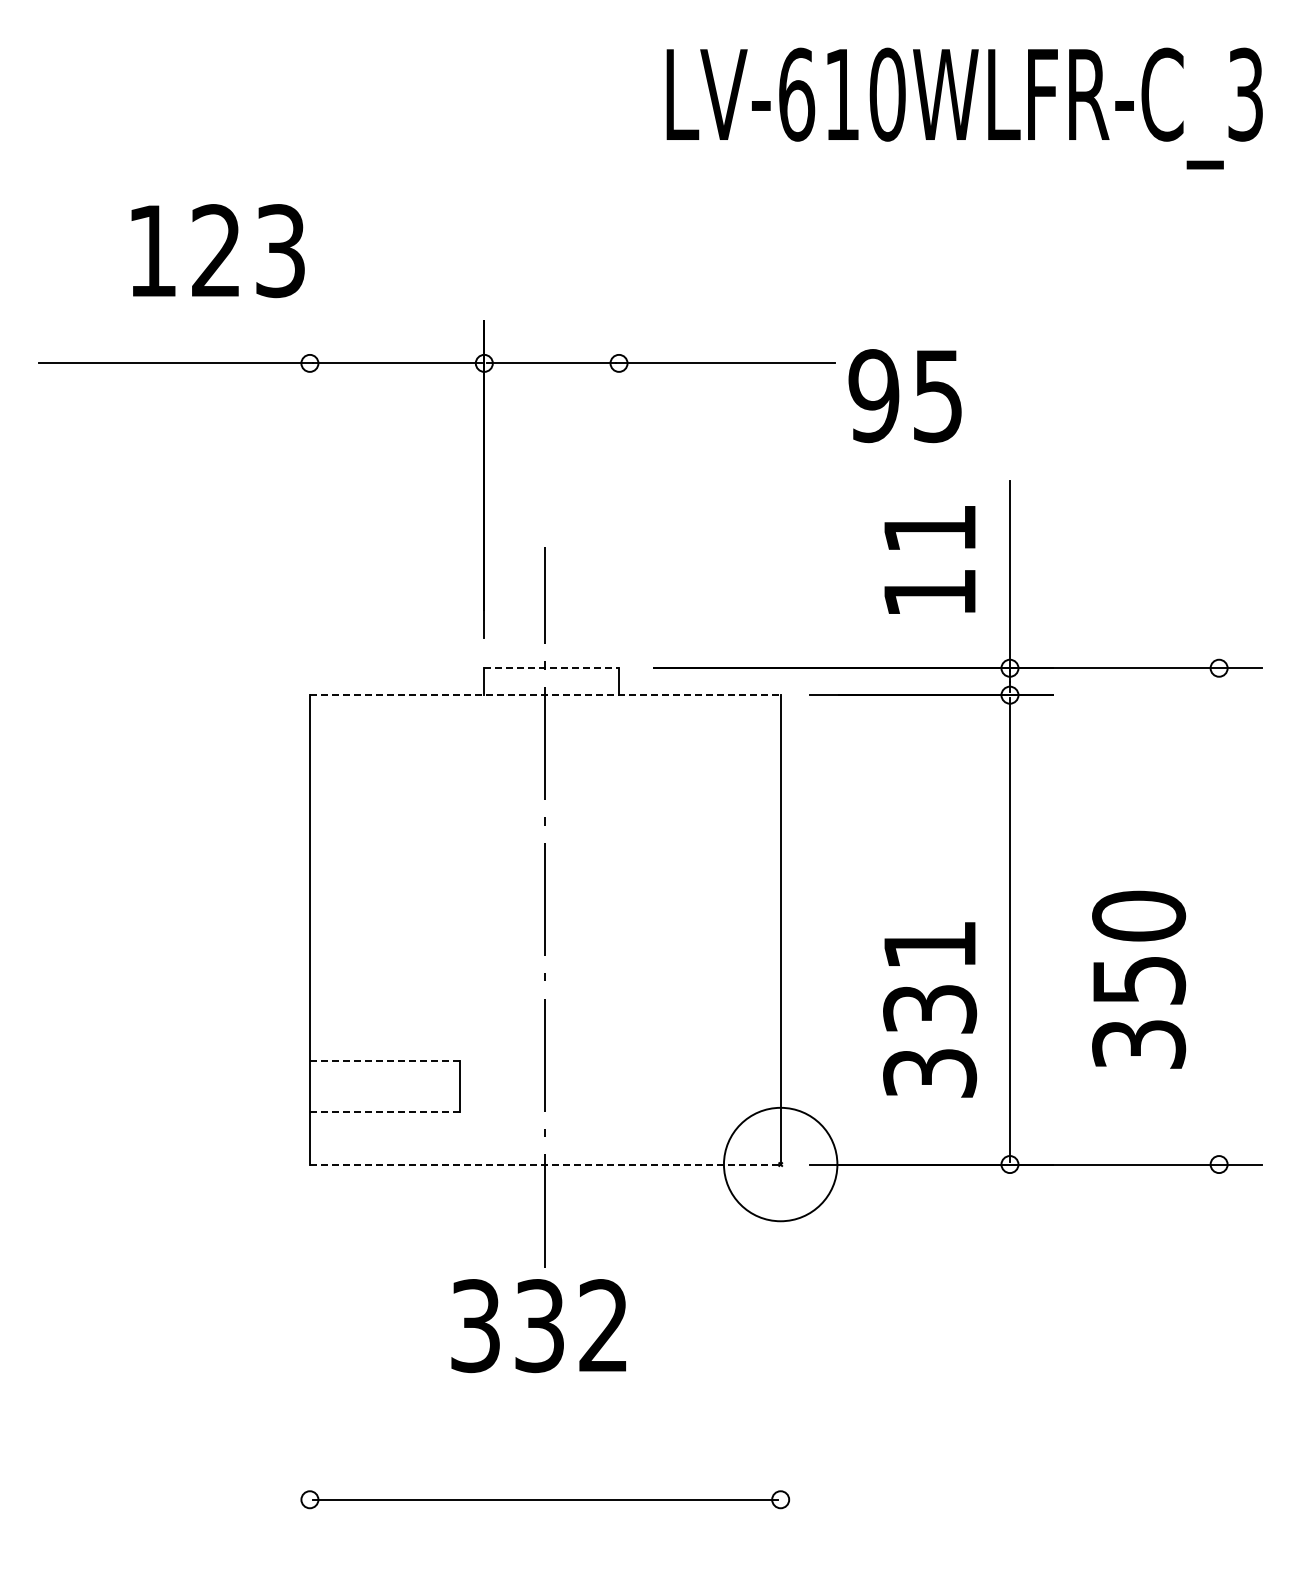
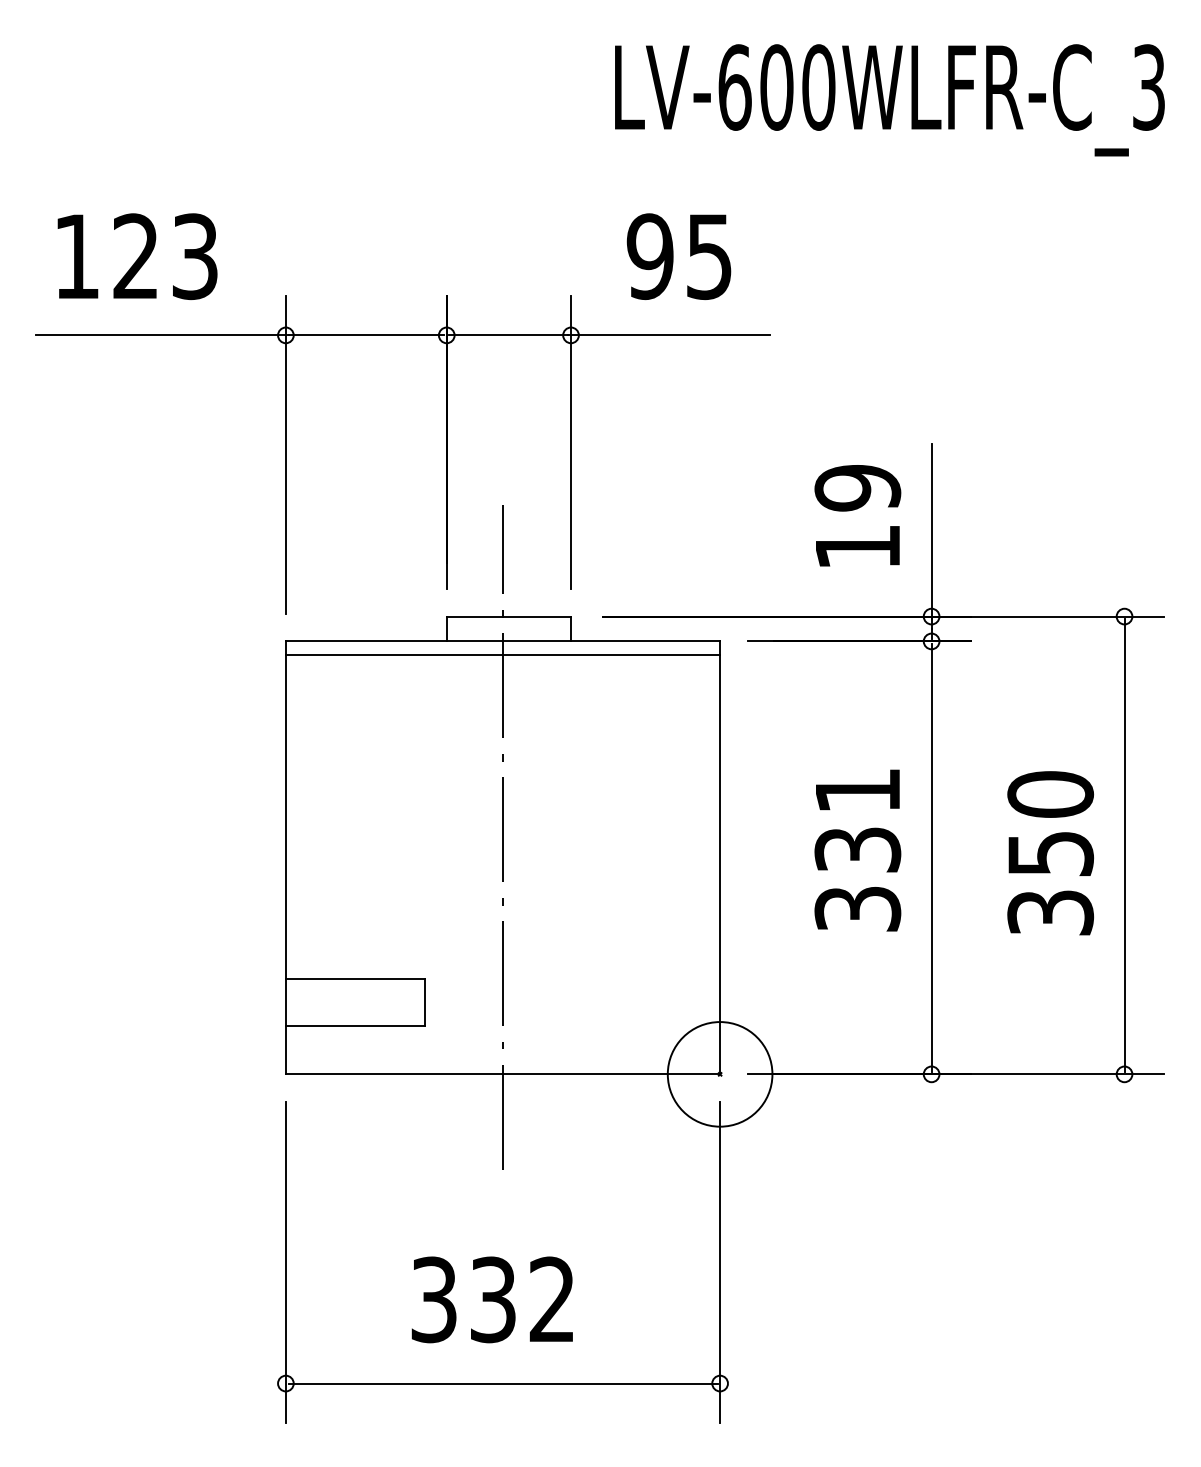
text: (842, 94) -> (777, 87), LV-610WLFR-C_3 -> LV-600WLFR-C_3
text: (217, 251) -> (136, 257), moved
text: (904, 396) -> (678, 257), moved
line: (619, 479) -> (571, 442), added
line: (309, 492) -> (285, 454), added
text: (930, 528) -> (858, 487), 11 -> 19
line: (552, 668) -> (509, 616), dashed -> solid
line: (545, 695) -> (503, 641), dashed -> solid
line: (544, 709) -> (502, 654), added
line: (1219, 916) -> (1124, 845), added
text: (1139, 979) -> (1051, 852), moved
text: (930, 1009) -> (858, 850), moved
line: (385, 1061) -> (355, 979), dashed -> solid
line: (385, 1112) -> (355, 1026), dashed -> solid
line: (545, 1164) -> (503, 1074), dashed -> solid
text: (538, 1326) -> (492, 1300), moved
line: (309, 1368) -> (285, 1262), added
line: (780, 1368) -> (719, 1262), added

